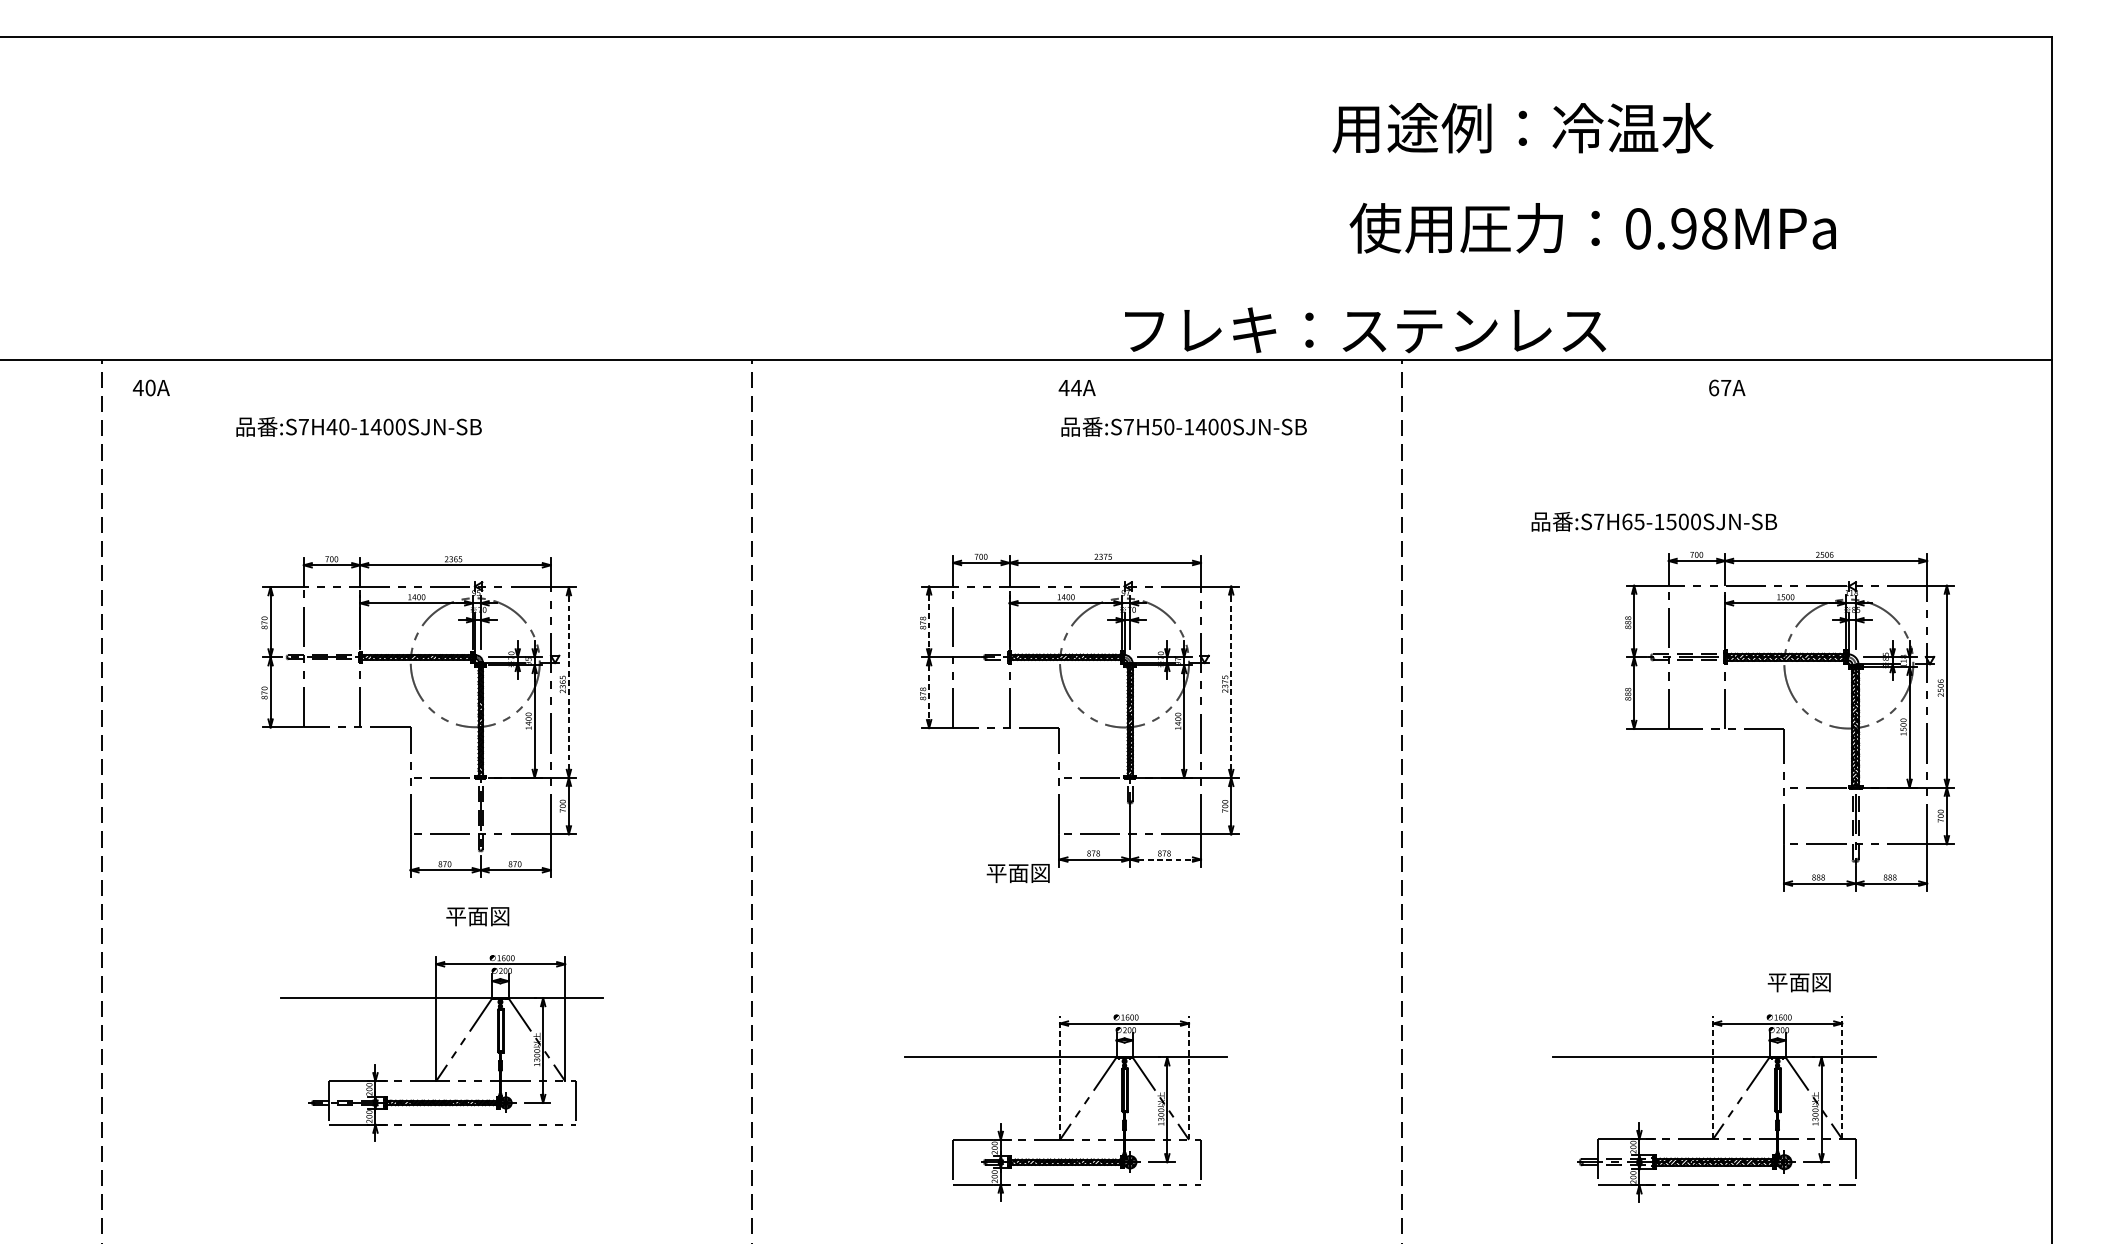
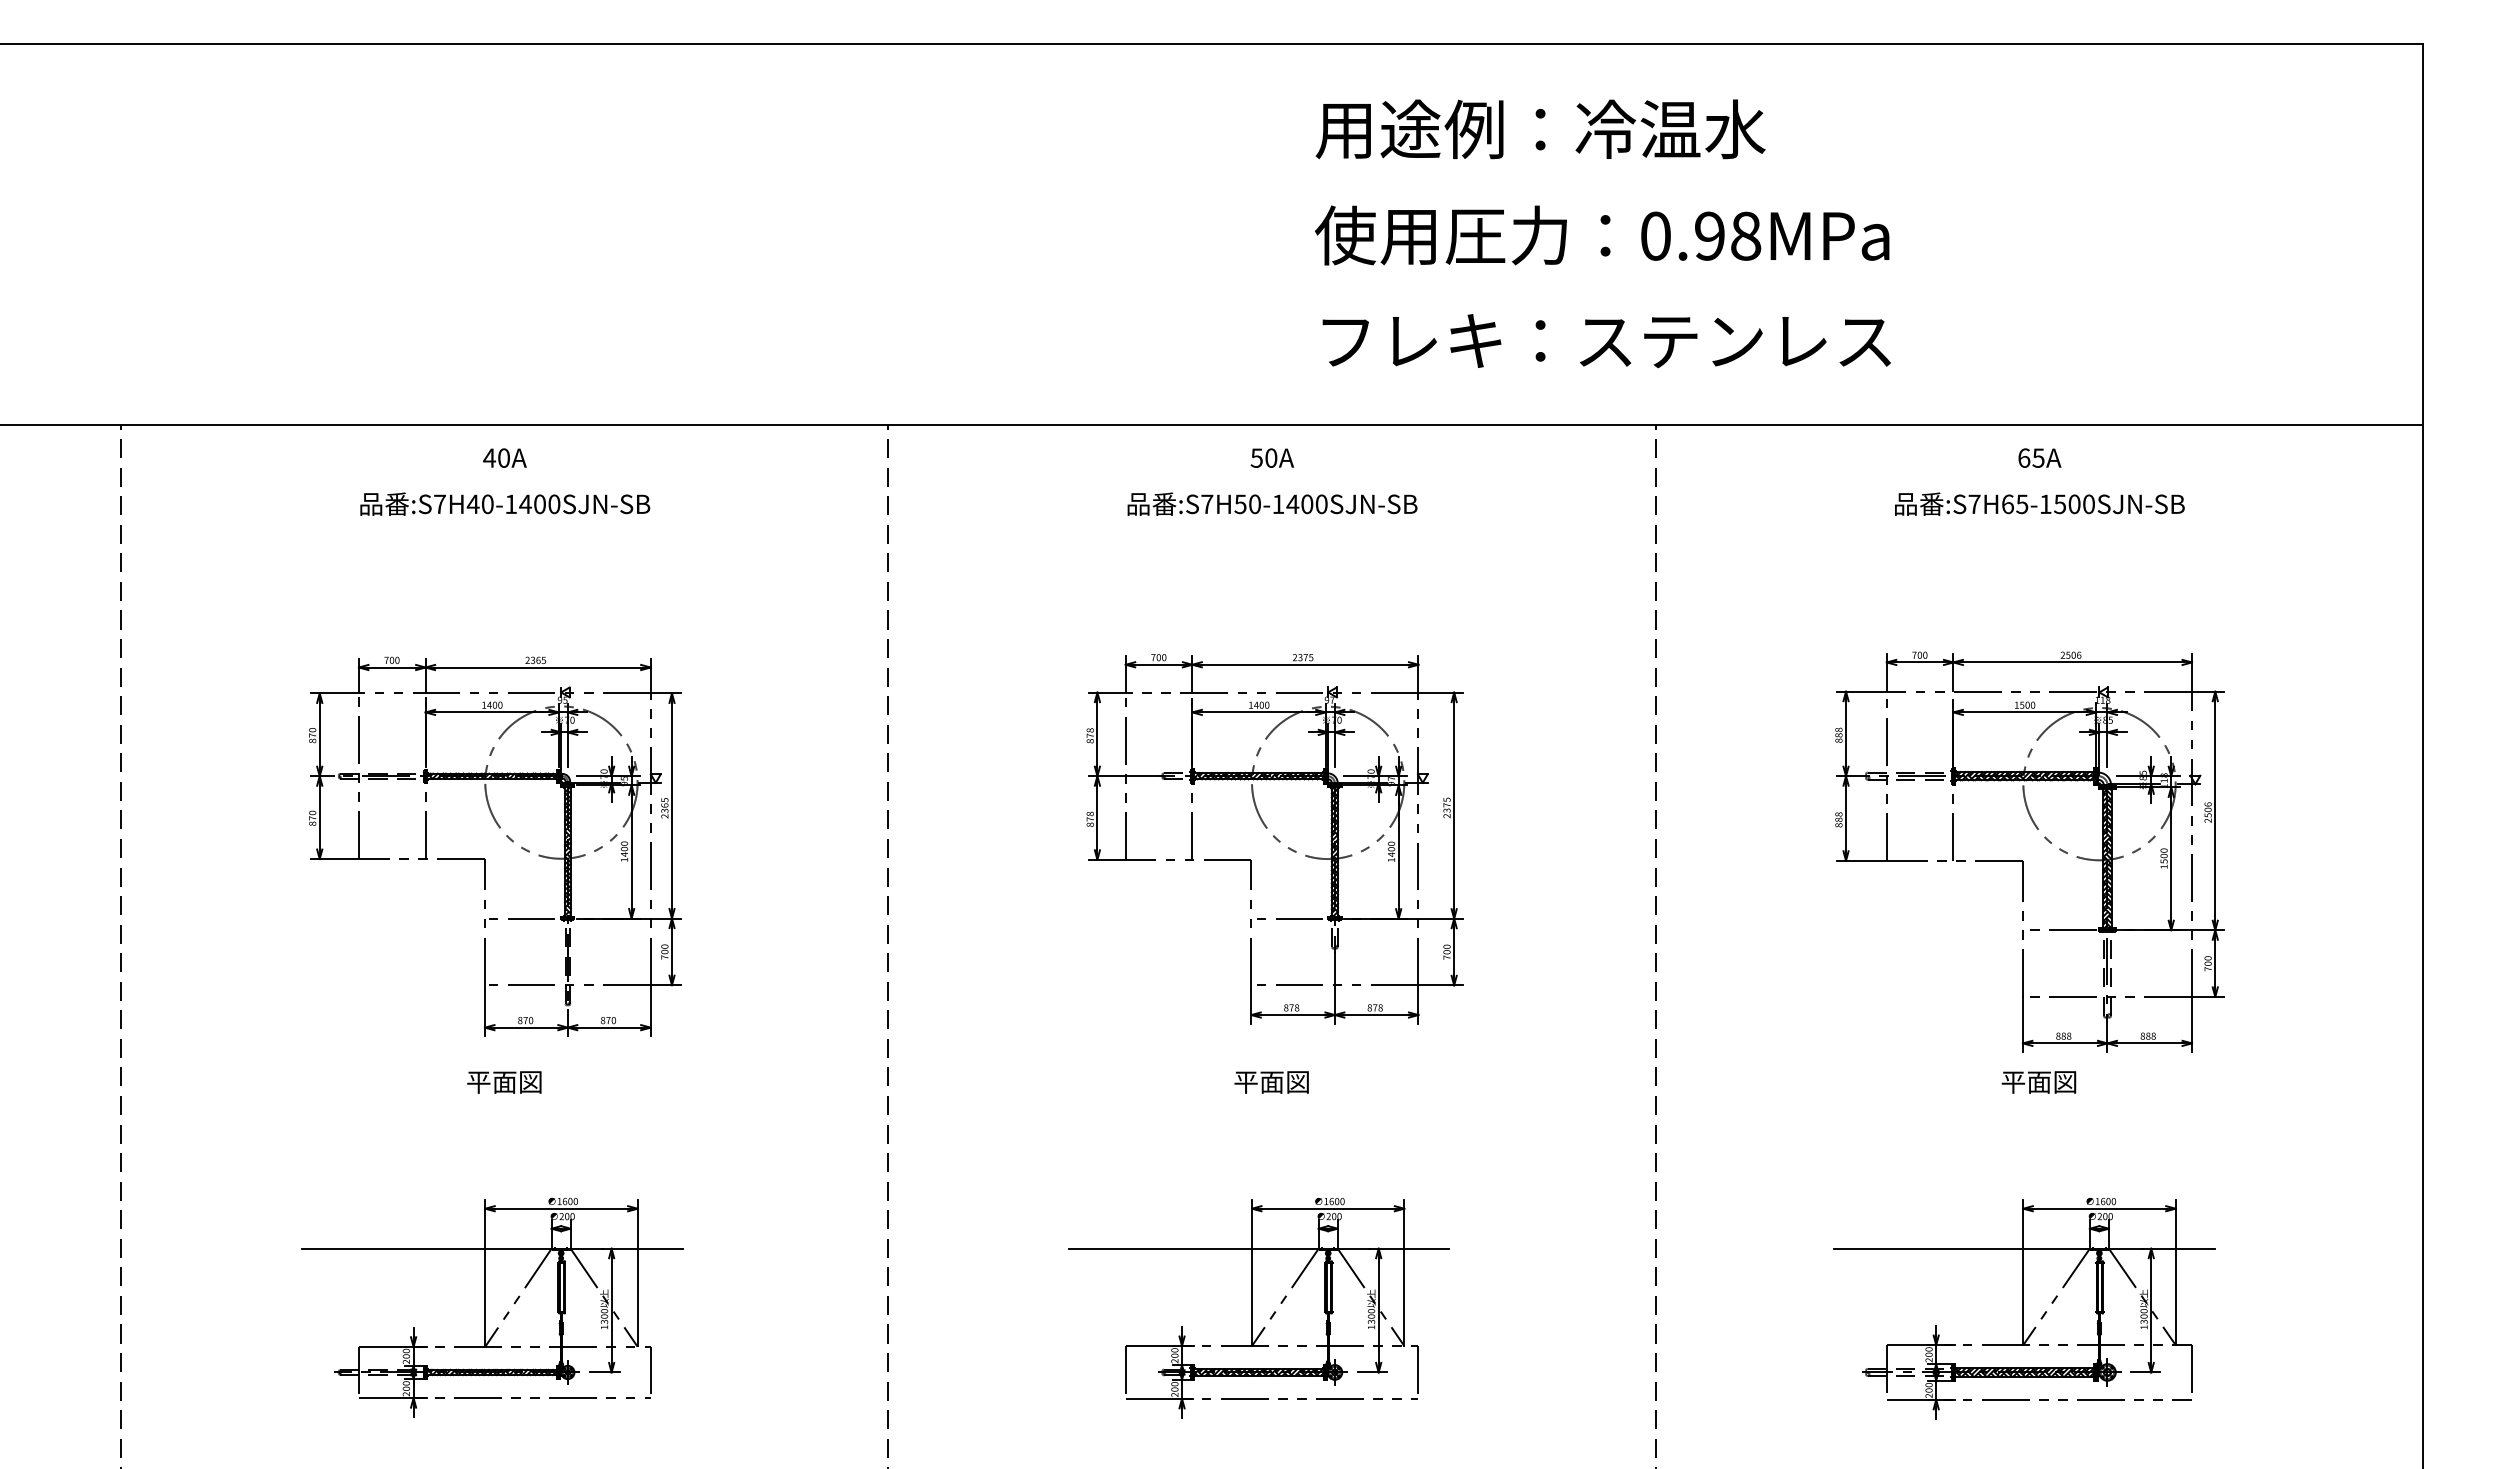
text: (1522, 128) -> (1540, 129), moved
text: (1593, 228) -> (1602, 235), moved
text: (1365, 330) -> (1606, 341), moved
text: (151, 387) -> (504, 457), moved
text: (1069, 387) -> (1263, 457), 44A -> 50A
text: (1726, 387) -> (2038, 457), 67A -> 65A
text: (359, 426) -> (505, 503), moved
text: (1184, 426) -> (1272, 503), moved
text: (1654, 521) -> (2039, 503), moved
line: (929, 622) -> (1097, 734), dashed -> solid
line: (568, 682) -> (671, 805), dashed -> solid
line: (1231, 682) -> (1454, 805), dashed -> solid
line: (929, 693) -> (1097, 818), dashed -> solid
part: (1783, 728) -> (2022, 860), moved
line: (1166, 859) -> (1377, 1015), dashed -> solid
text: (1018, 873) -> (1271, 1082), moved
text: (477, 916) -> (504, 1082), moved
text: (1798, 982) -> (2038, 1082), moved
part: (436, 1047) -> (485, 1307), moved
line: (1713, 1076) -> (2023, 1271), dashed -> solid
line: (1842, 1076) -> (2175, 1271), dashed -> solid
line: (1060, 1077) -> (1252, 1272), dashed -> solid
line: (1189, 1077) -> (1404, 1272), dashed -> solid

